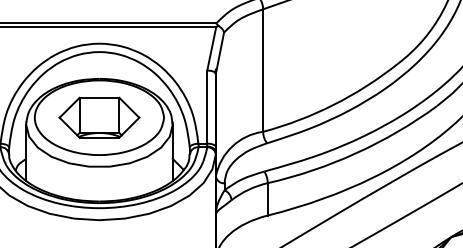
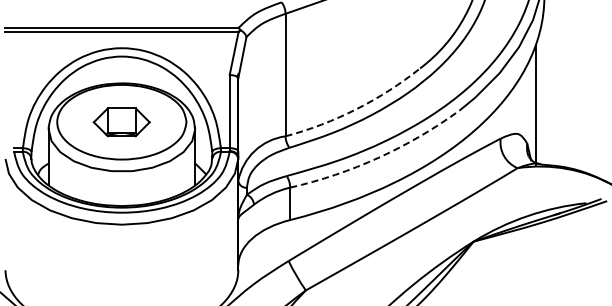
arc: (334, 105) -> (356, 109), solid -> dashed
part: (99, 118) -> (121, 122), size x0.7
arc: (356, 153) -> (378, 157), solid -> dashed

